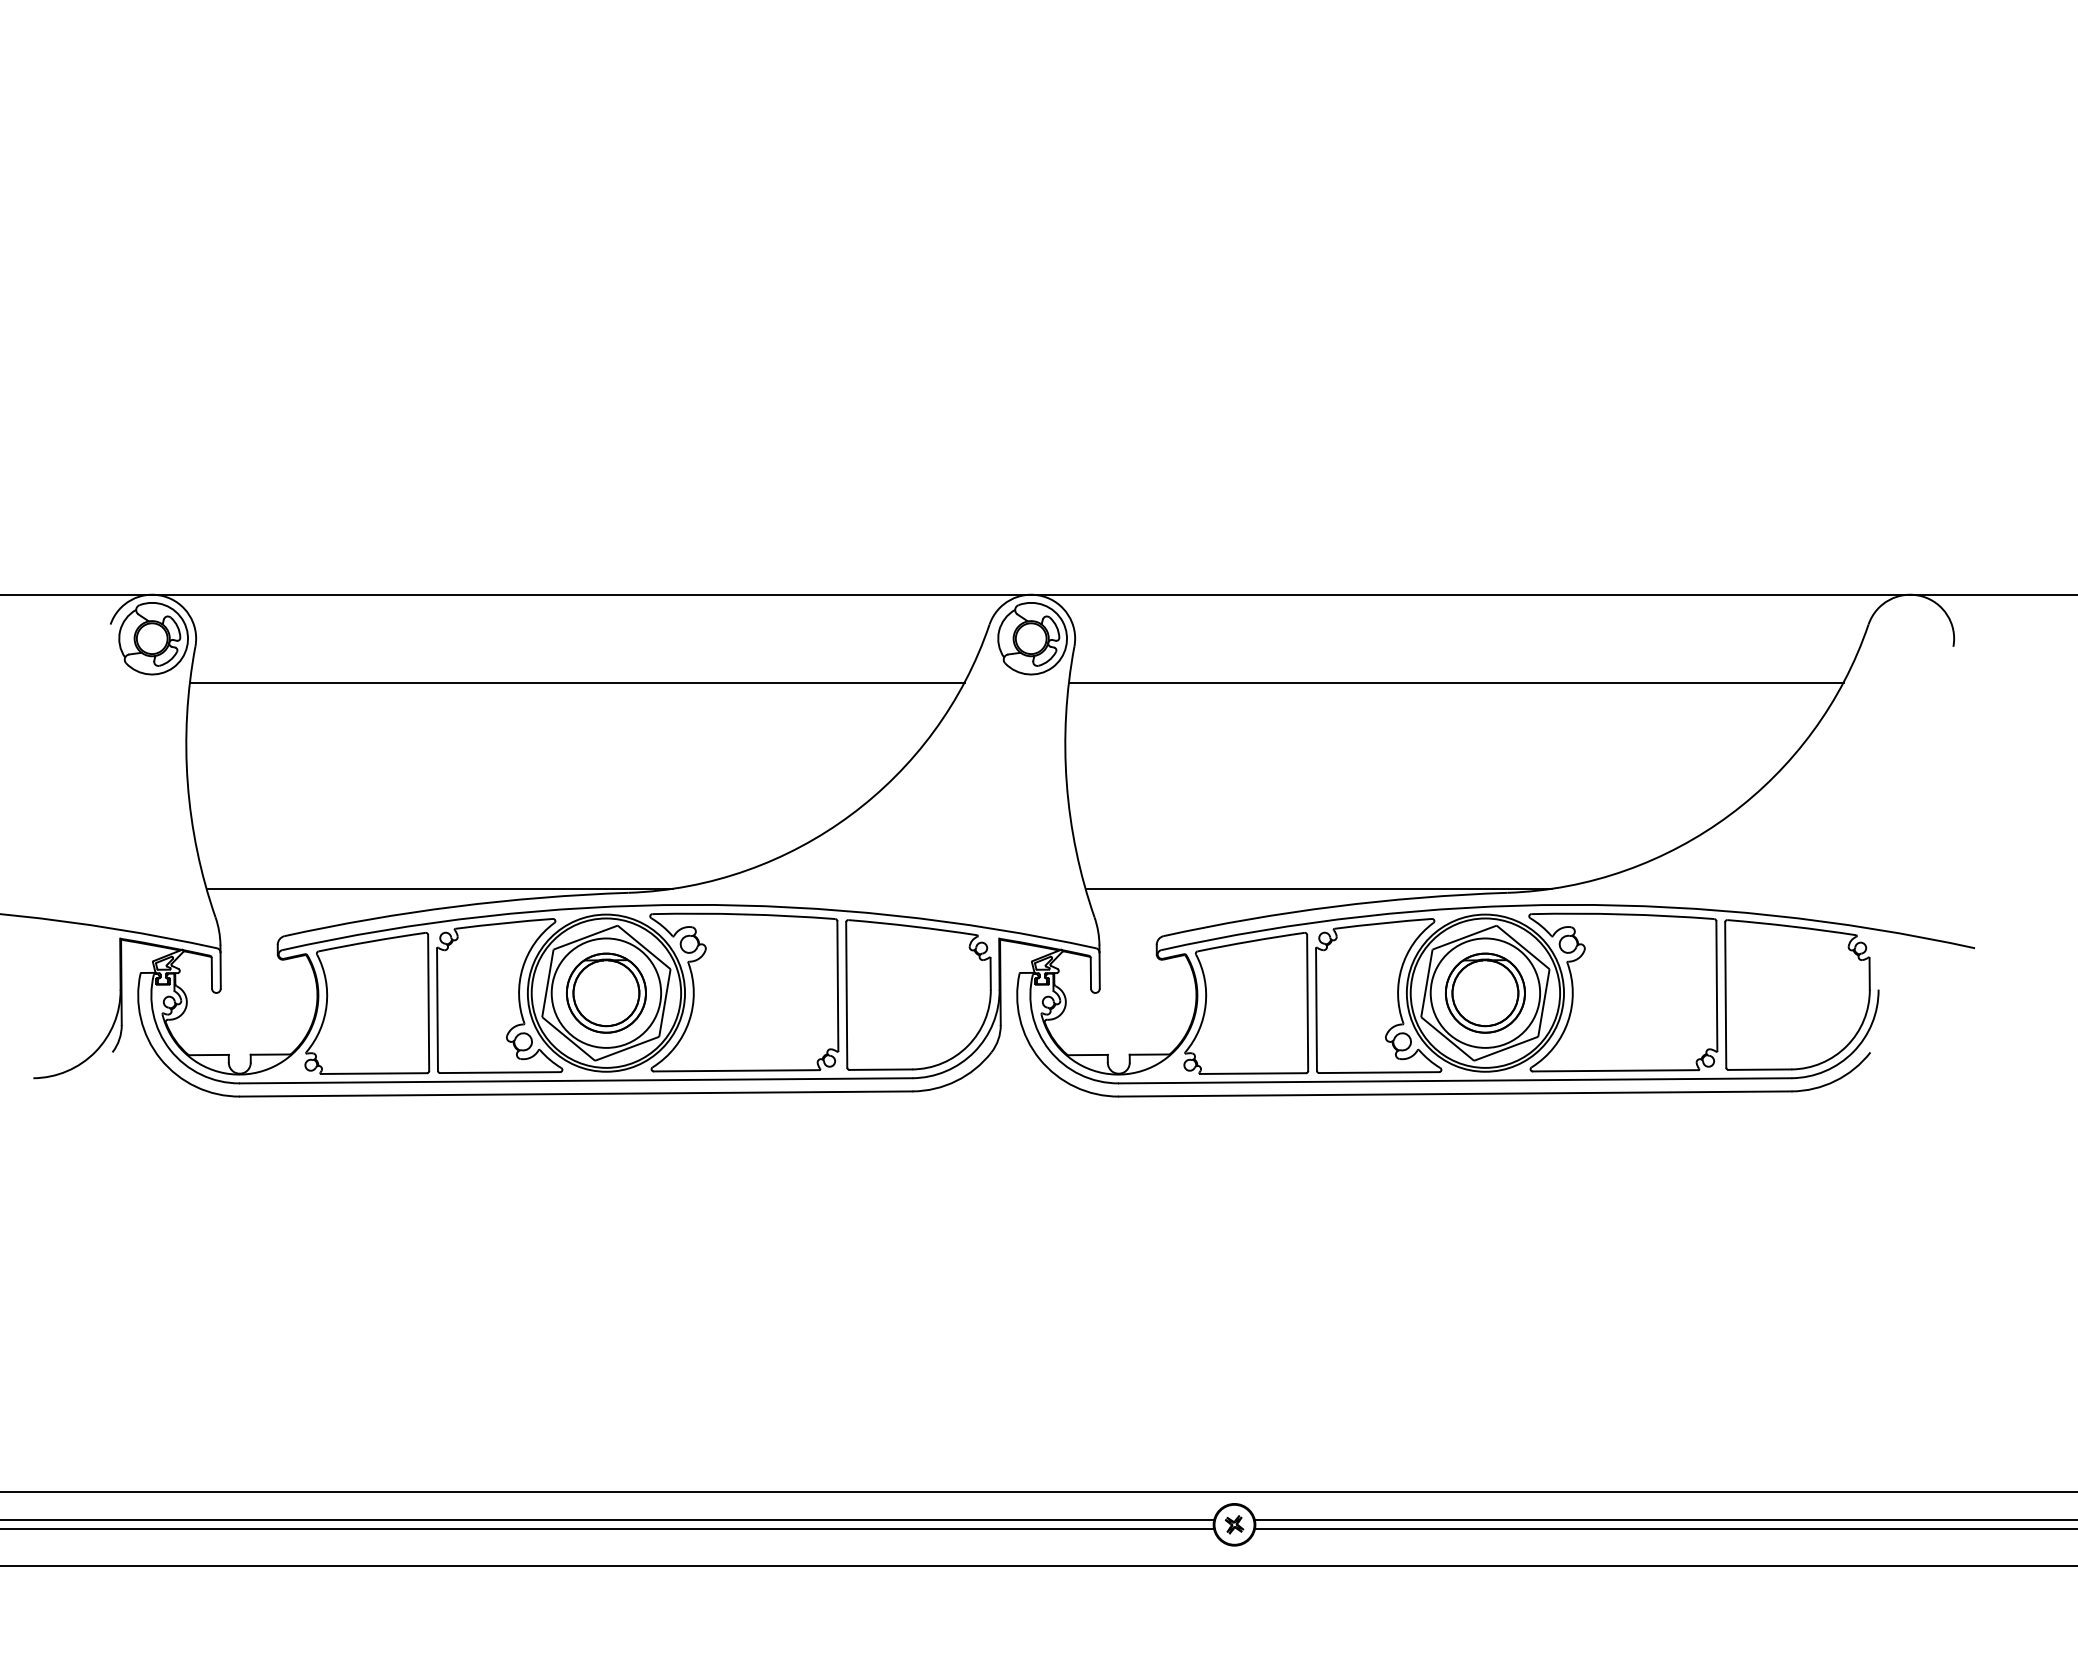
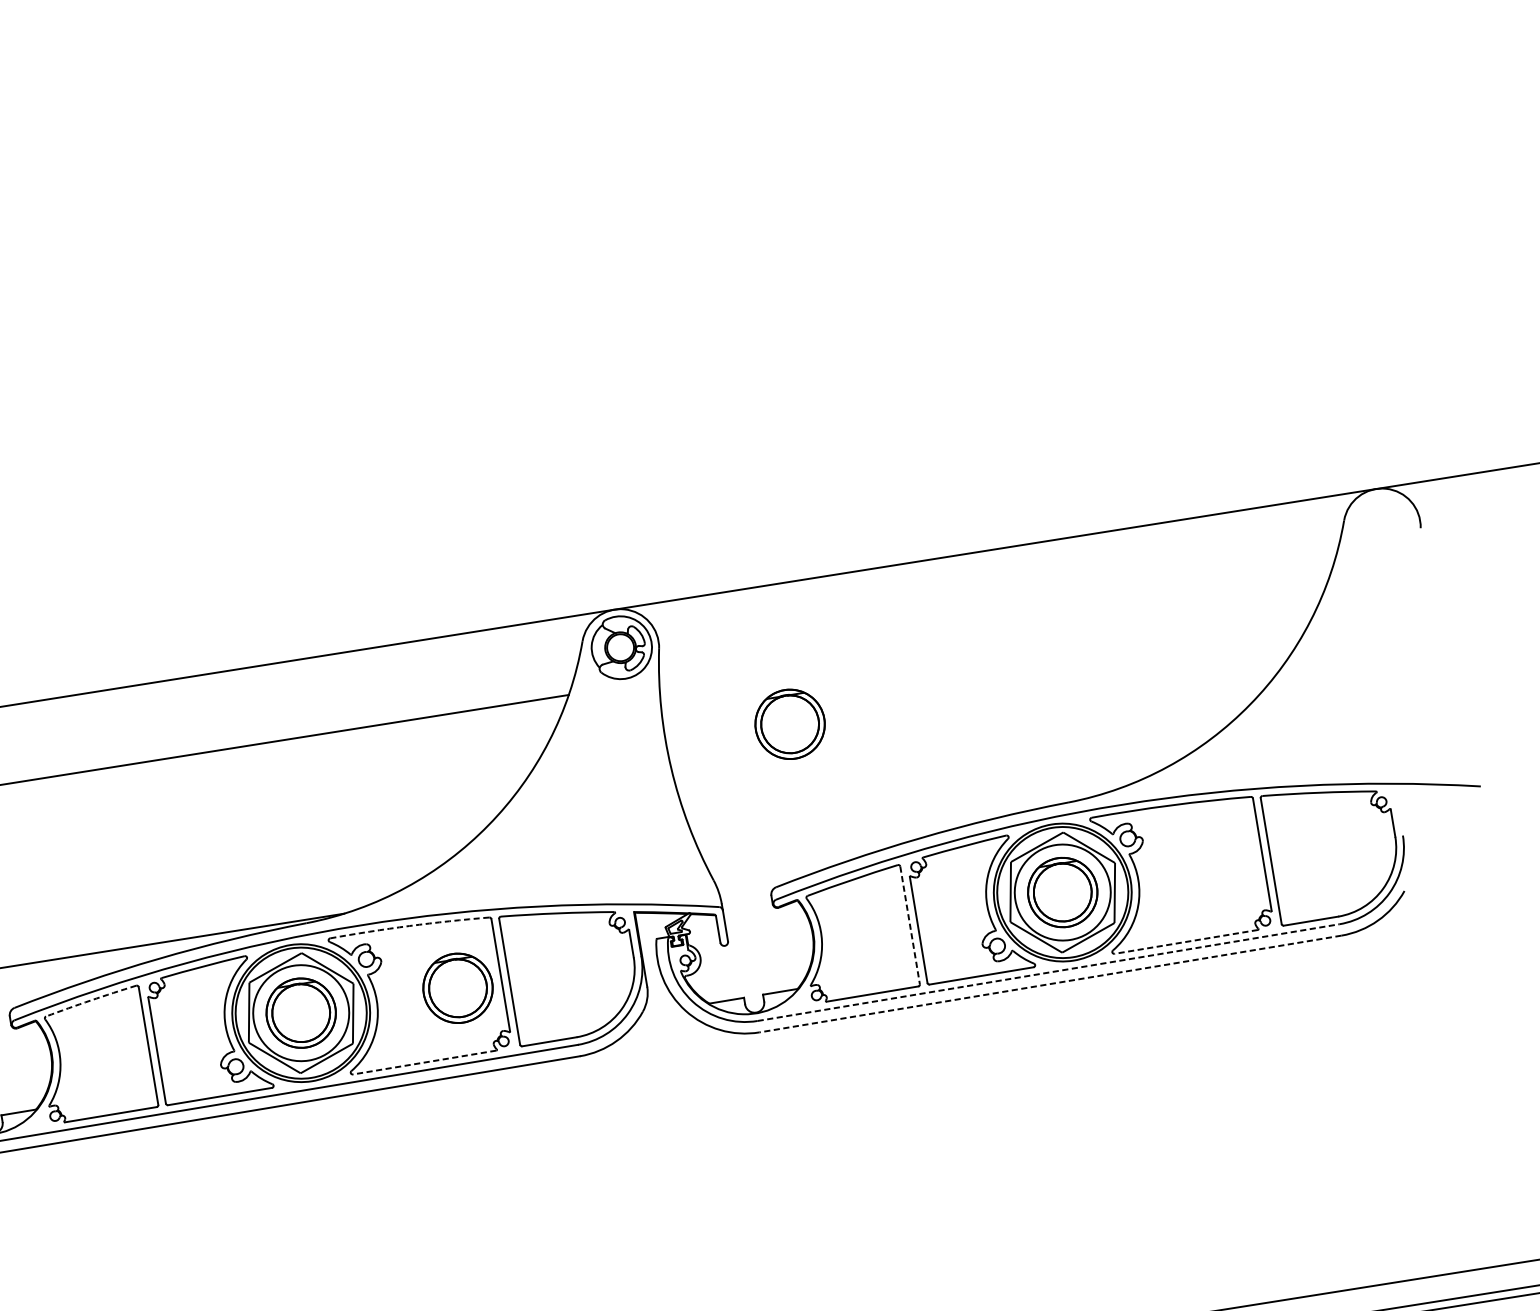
line: (1455, 682) -> (994, 627), removed
part: (1208, 754) -> (790, 723), added
line: (1318, 888) -> (903, 824), removed
arc: (743, 914) -> (409, 926), solid -> dashed
arc: (372, 941) -> (91, 1000), solid -> dashed
part: (787, 992) -> (457, 987), added
line: (1307, 1002) -> (909, 925), solid -> dashed
line: (736, 1070) -> (424, 1062), solid -> dashed
line: (1615, 1070) -> (1186, 941), solid -> dashed
line: (1455, 1080) -> (1048, 972), solid -> dashed
line: (1454, 1094) -> (1049, 984), solid -> dashed

